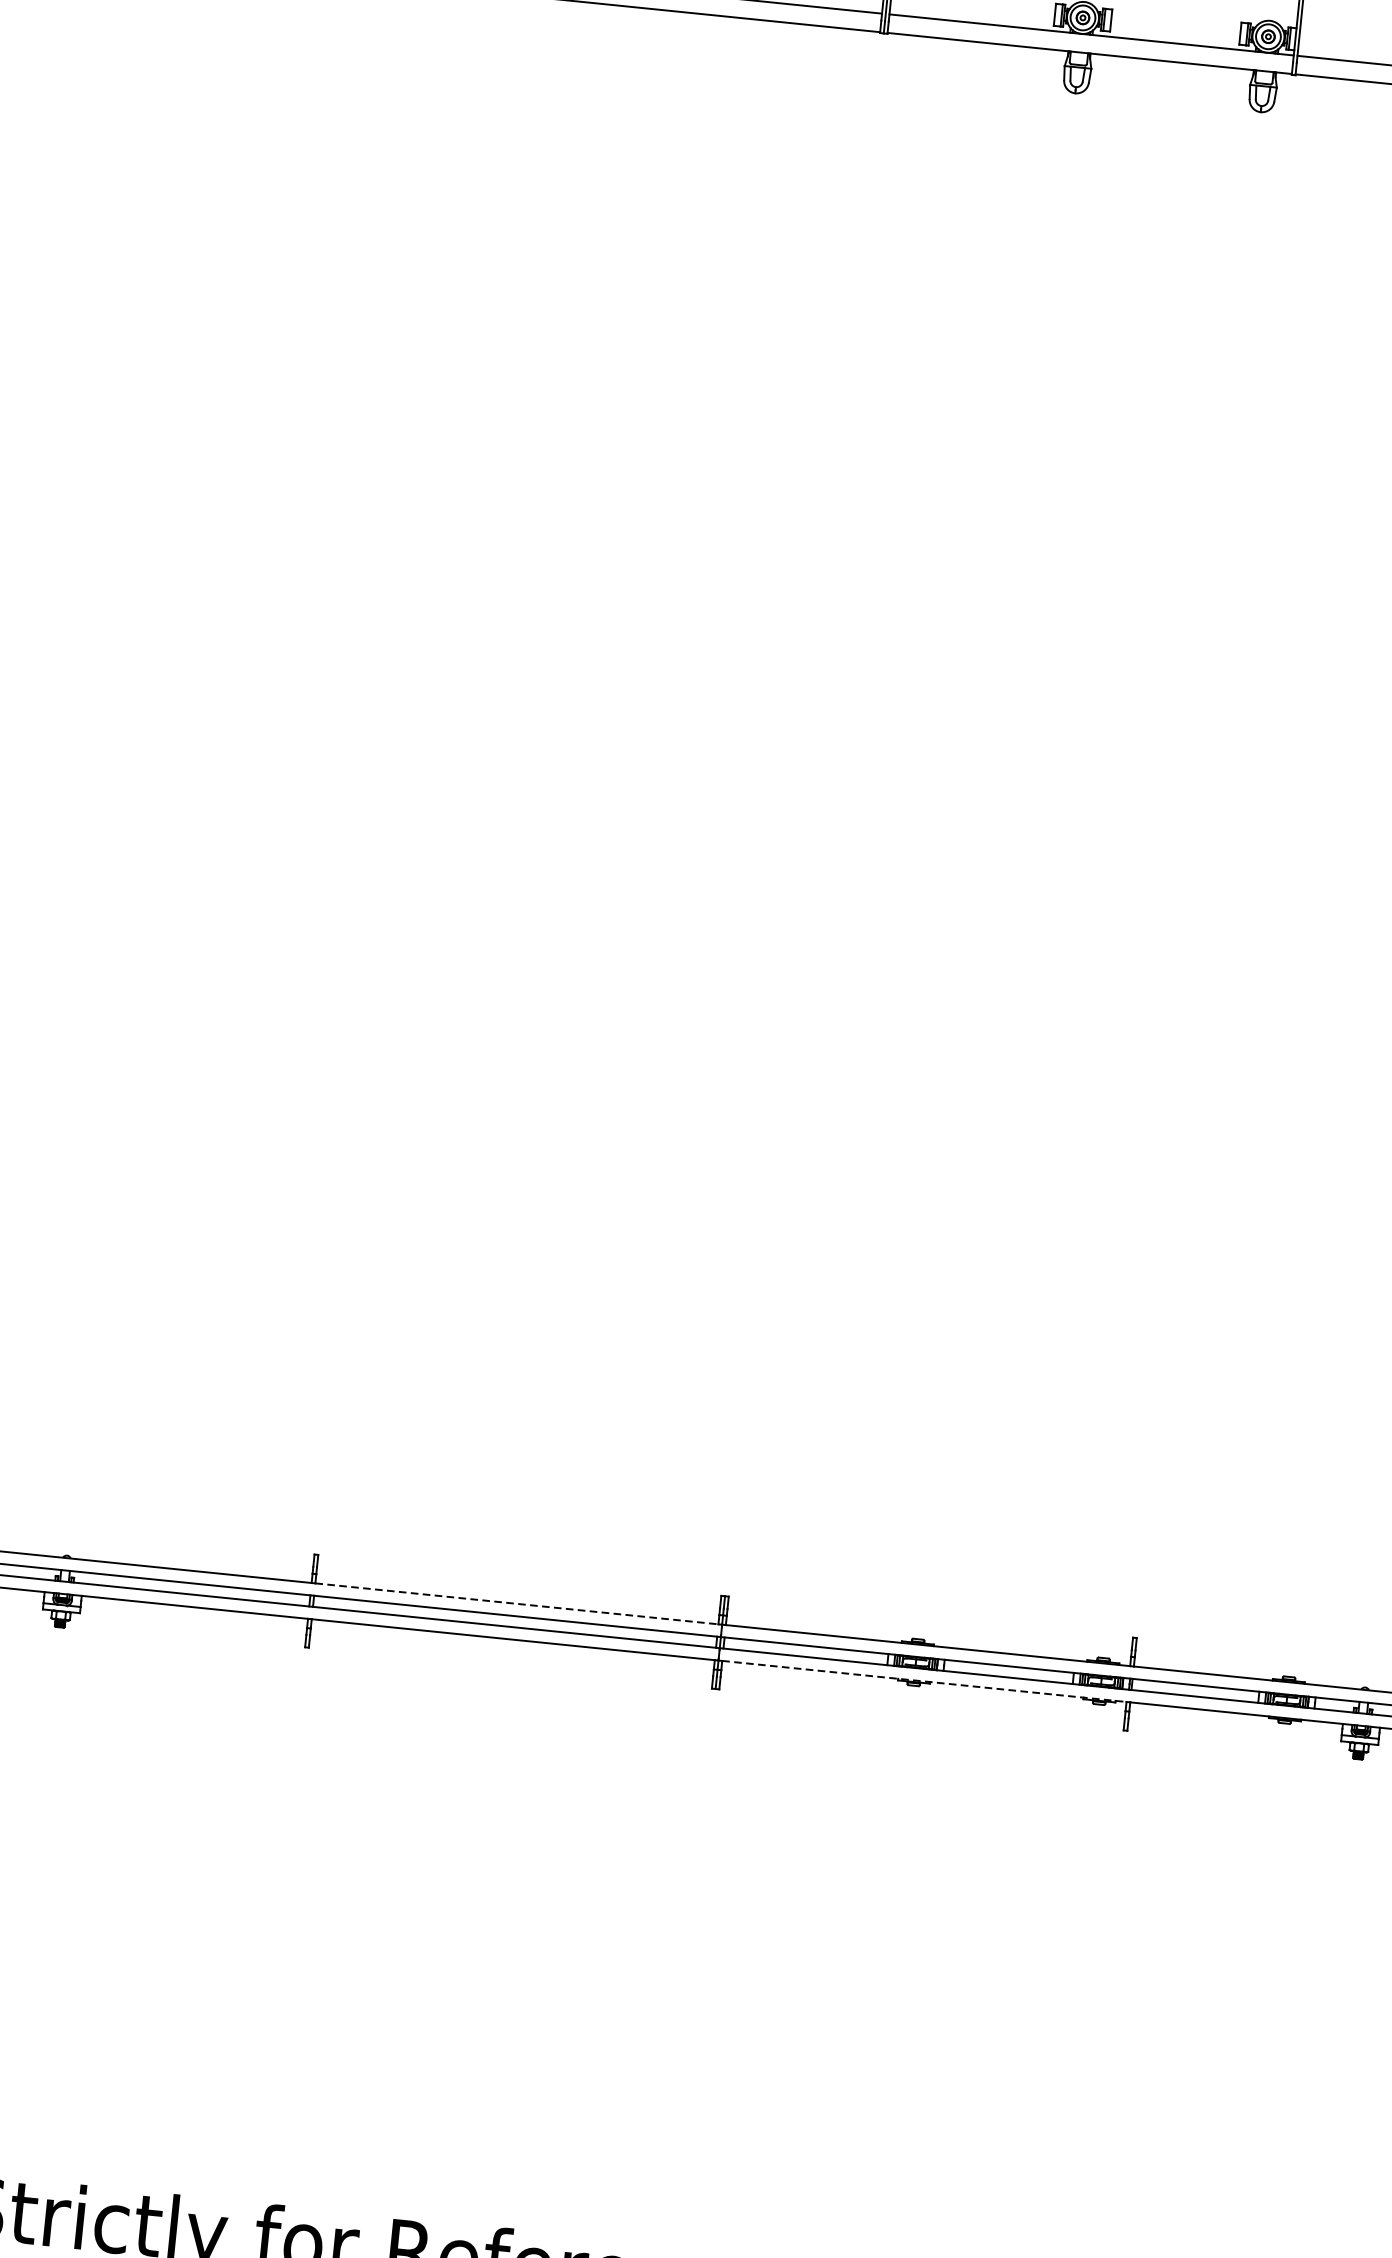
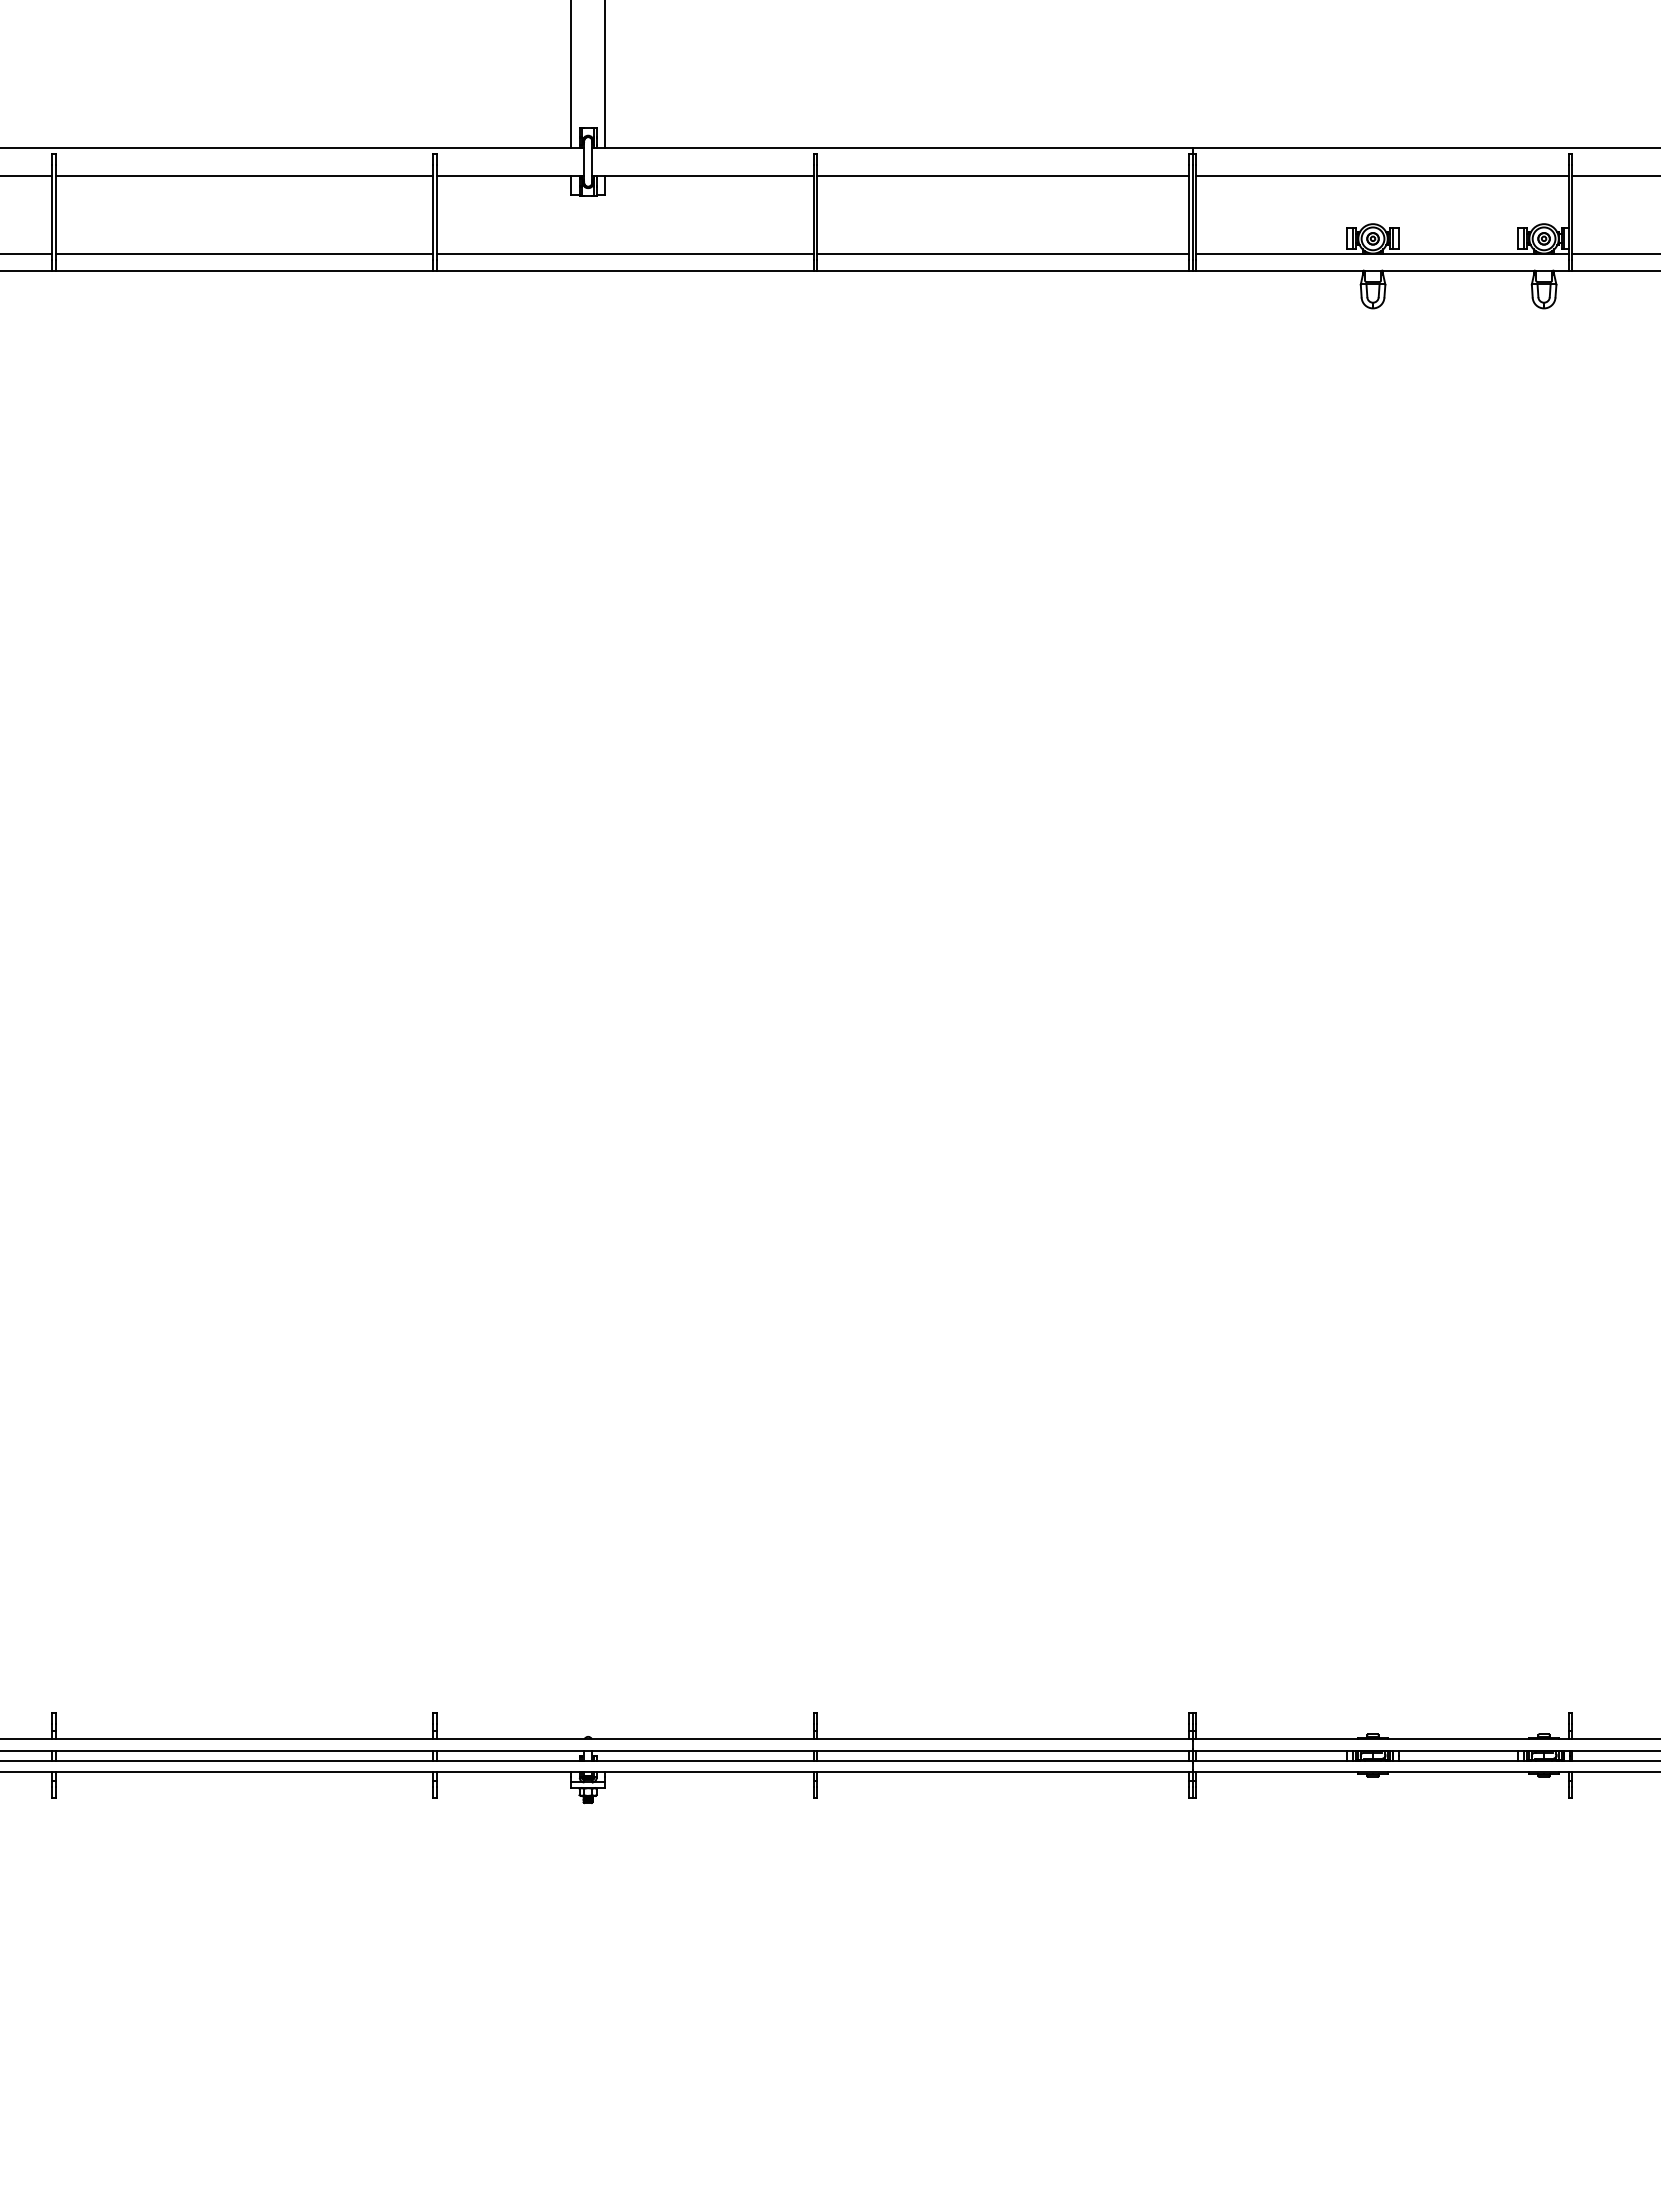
line: (517, 1604) -> (1003, 1739), dashed -> solid
line: (925, 1681) -> (1383, 1772), dashed -> solid

